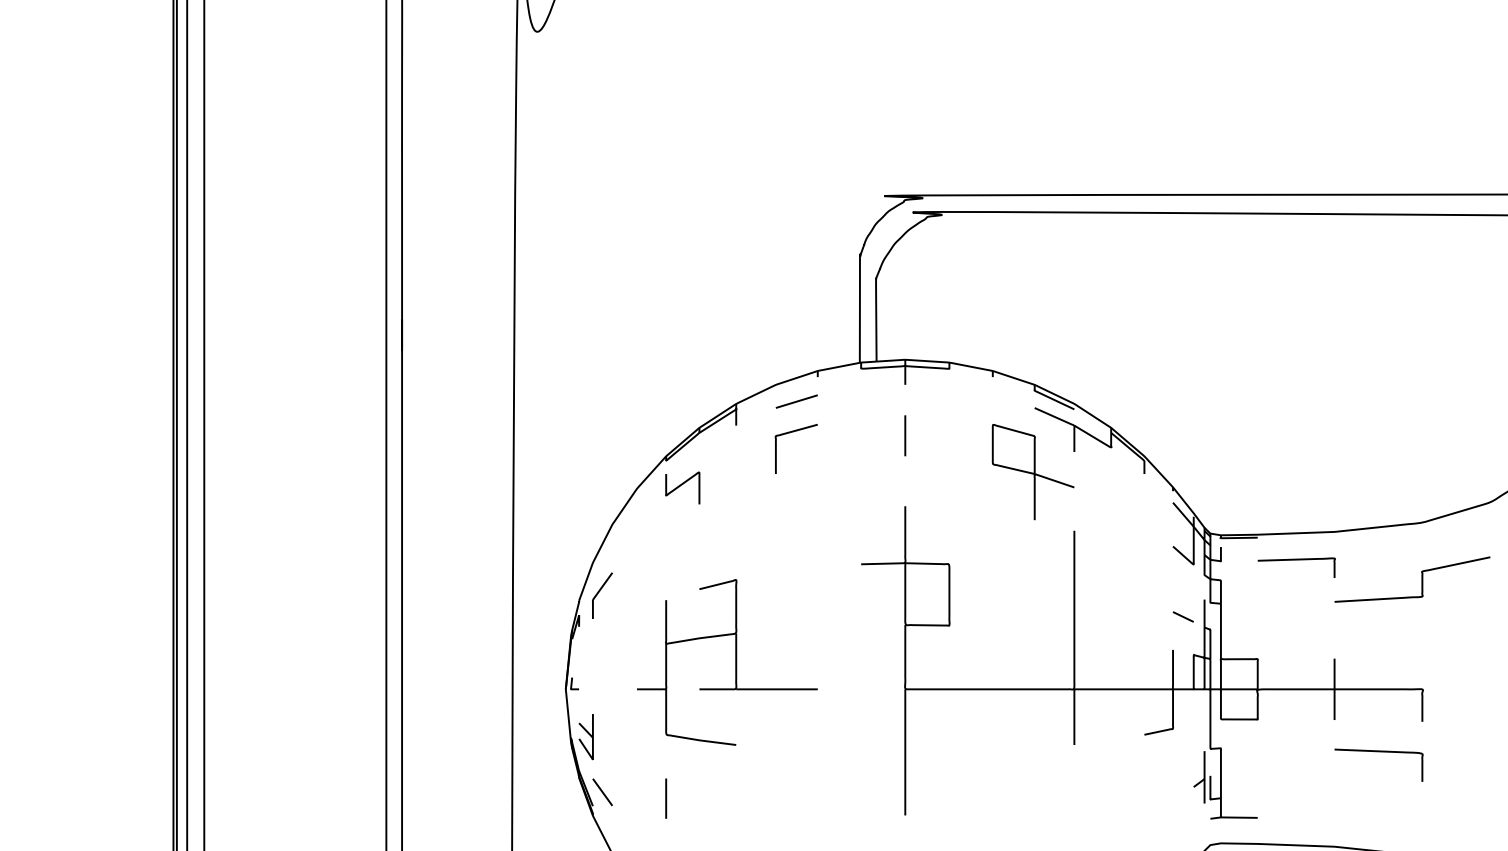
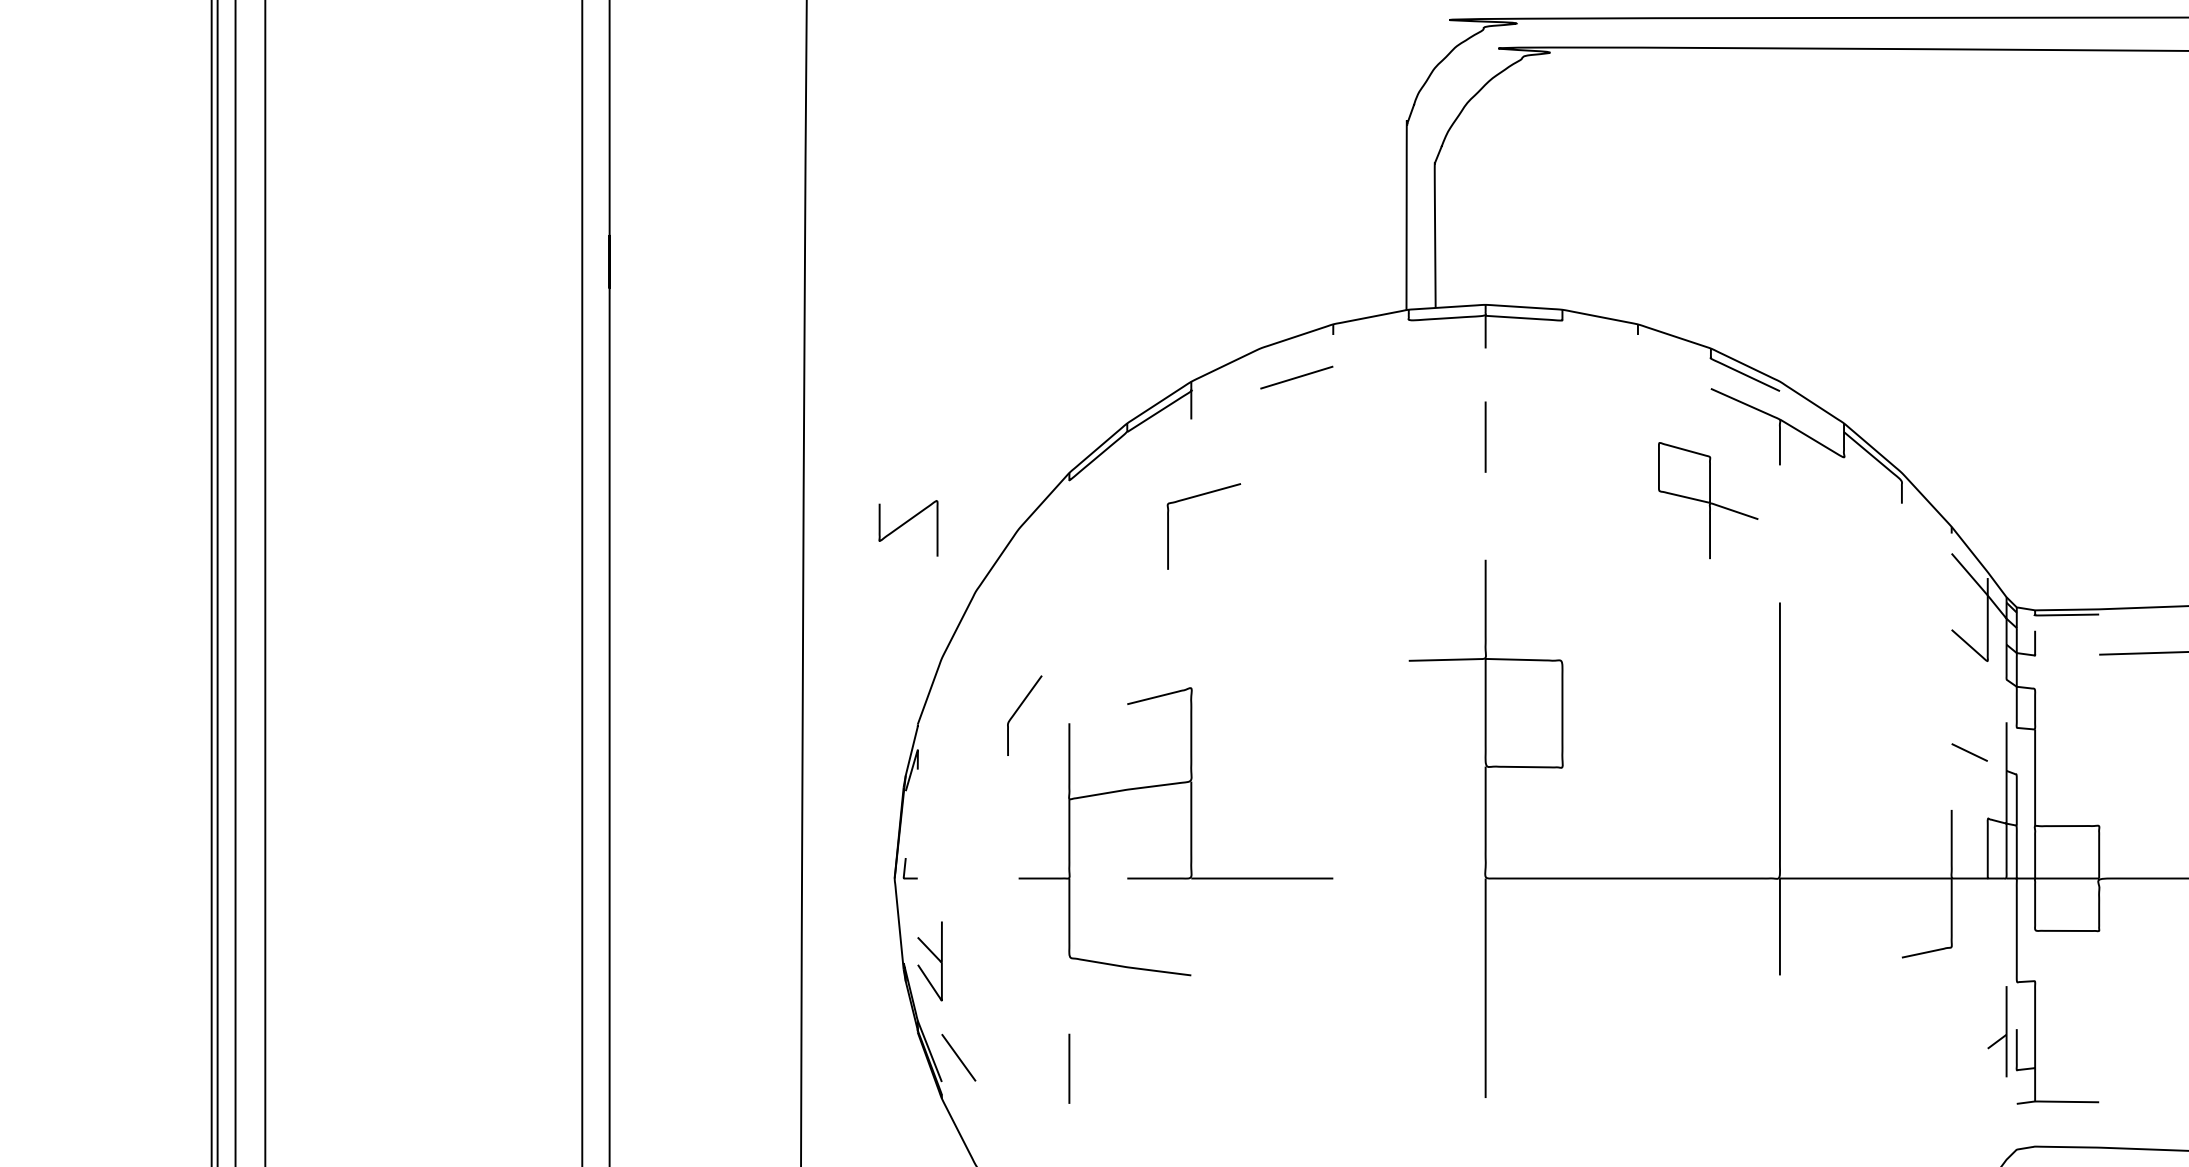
curve: (790, 433) -> (1193, 499), moved
part: (1032, 472) -> (1707, 501), size x0.7
curve: (682, 485) -> (908, 523), moved
curve: (599, 592) -> (1019, 709), moved

